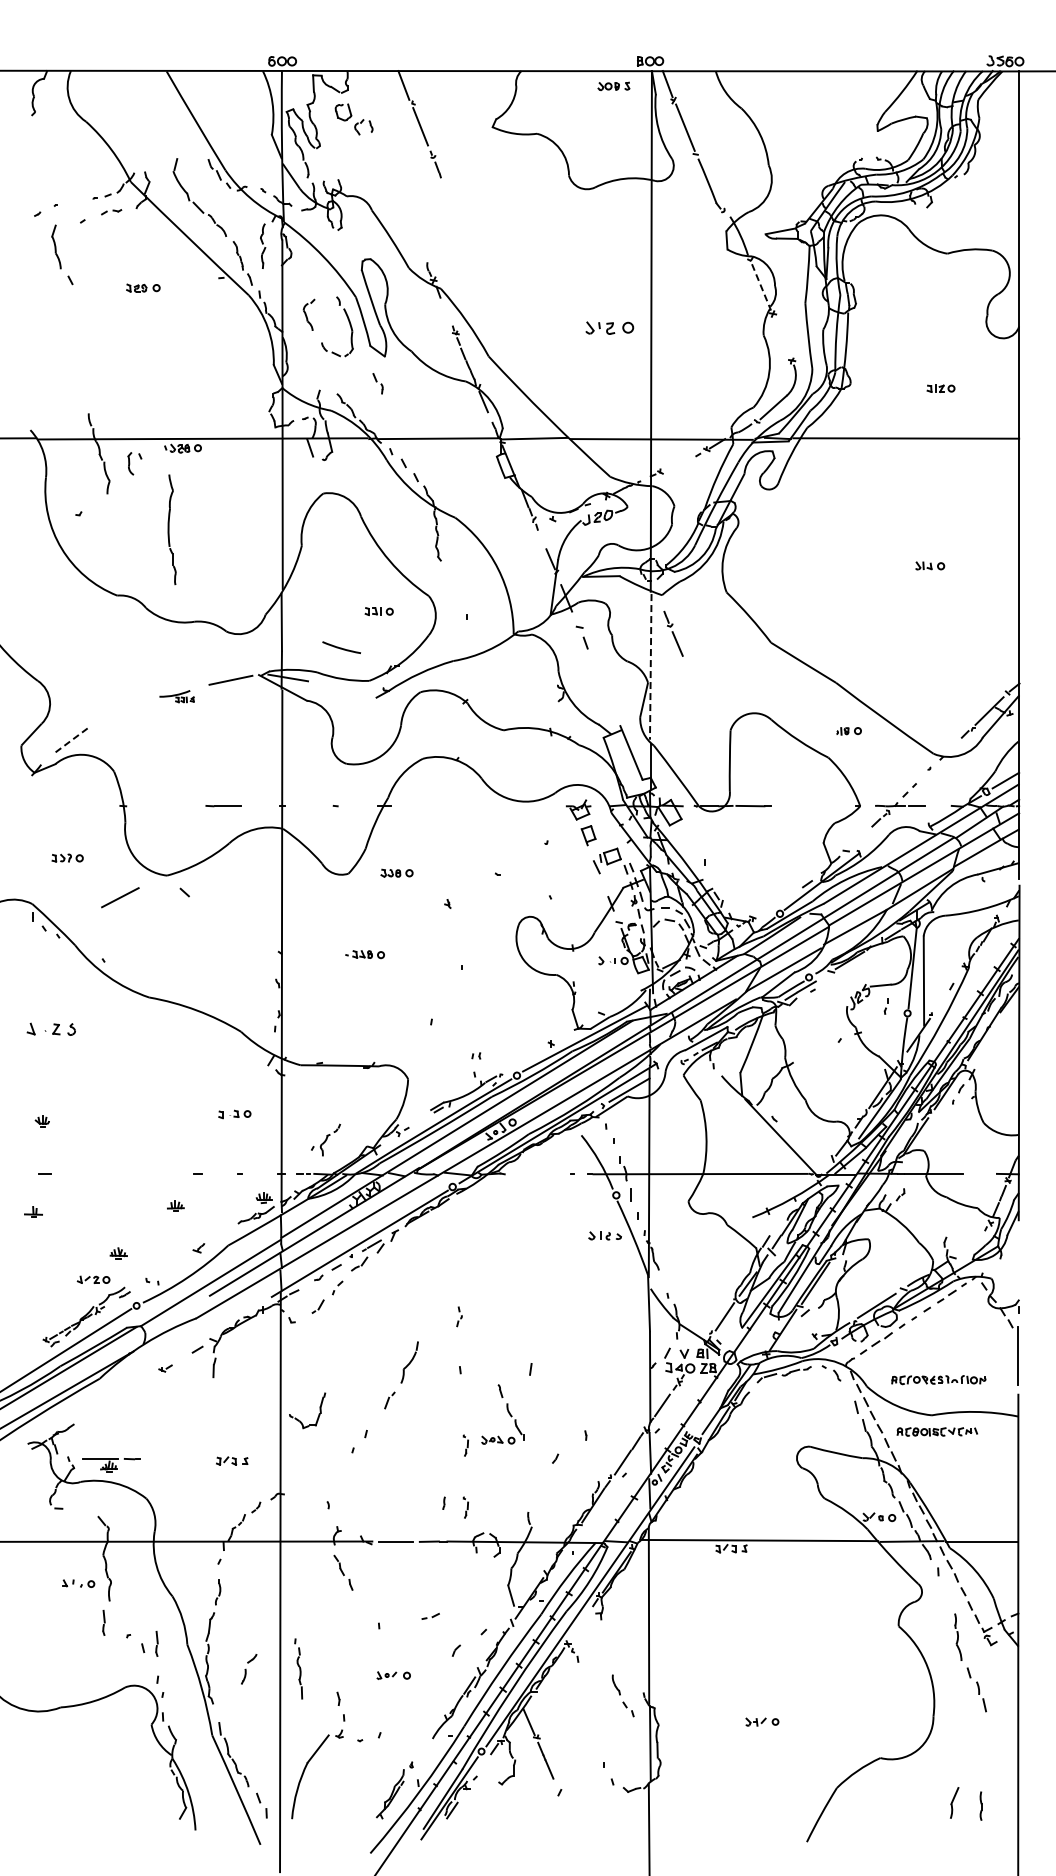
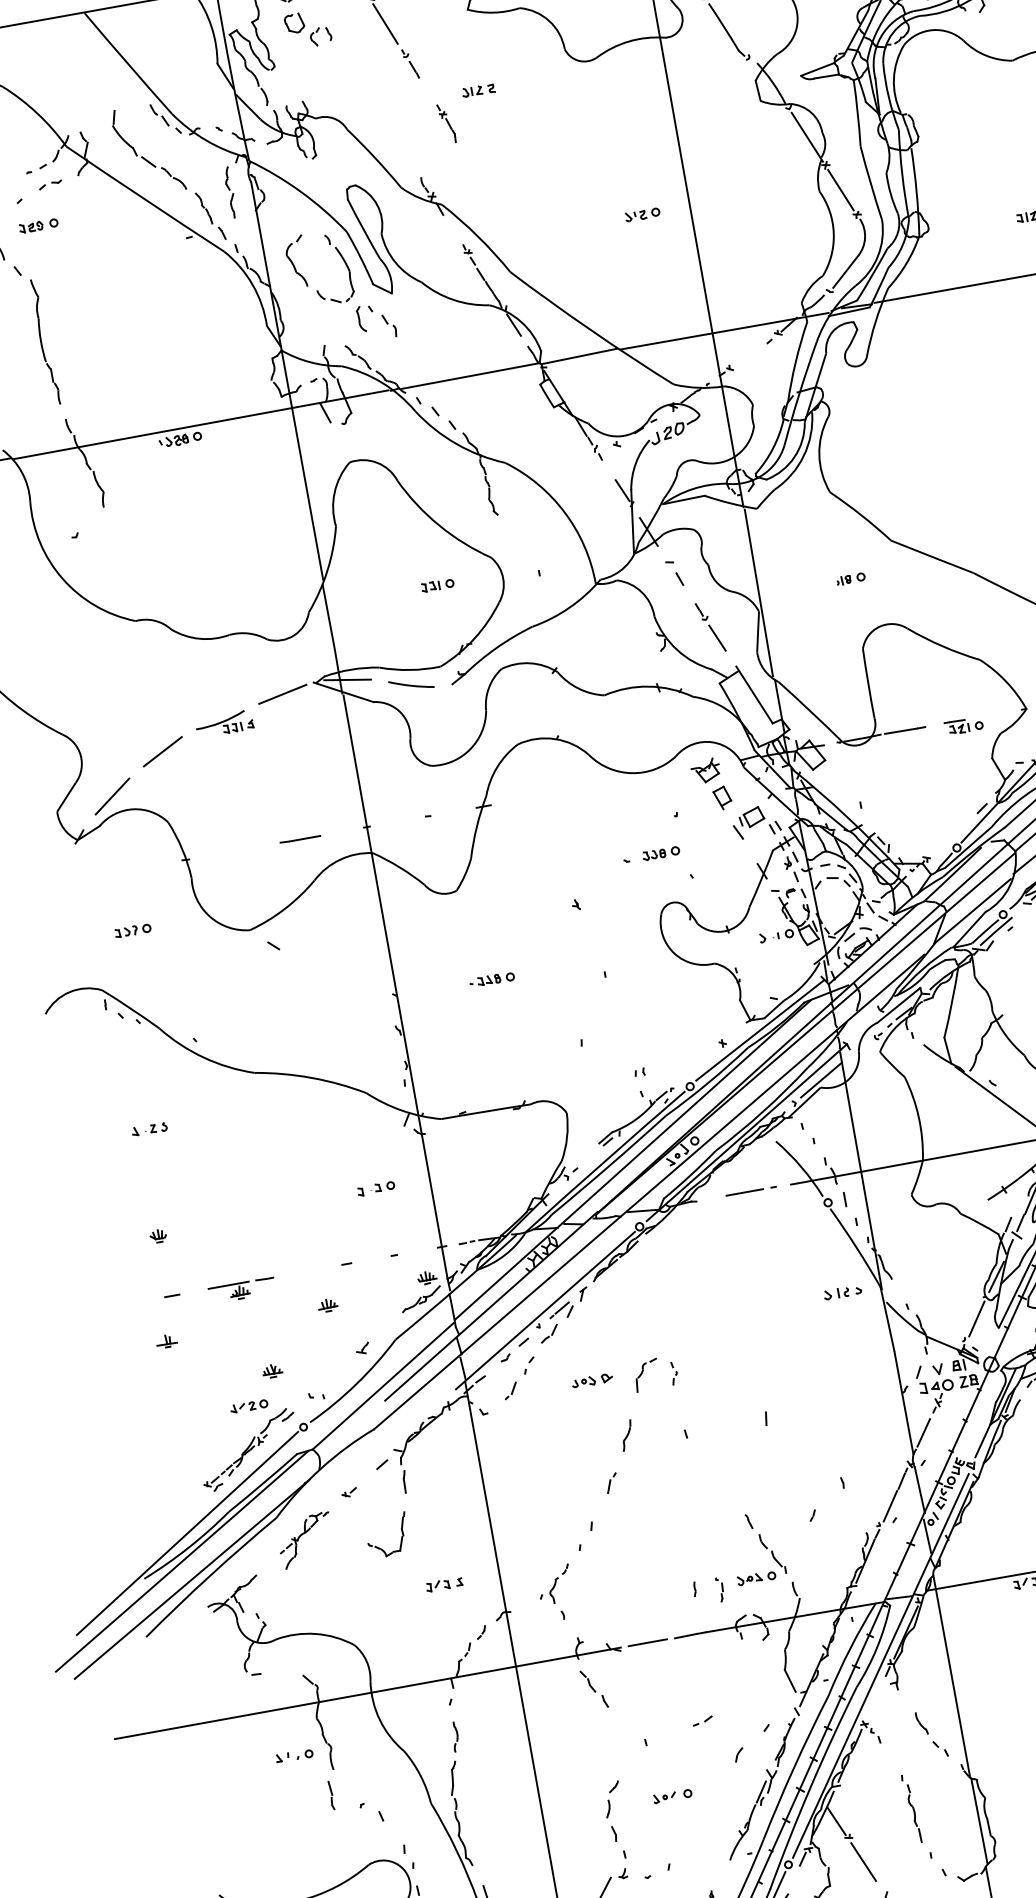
part: (489, 197) -> (478, 90), added
part: (457, 220) -> (446, 123), added
part: (143, 287) -> (38, 225), moved
line: (761, 287) -> (807, 137), dashed -> solid
part: (308, 314) -> (296, 261), size x1.43
part: (609, 327) -> (642, 214), size x0.62
line: (781, 337) -> (840, 190), added
part: (134, 463) -> (365, 318), moved
part: (171, 529) -> (44, 341), moved
part: (673, 633) -> (710, 627), moved
line: (341, 647) -> (411, 684), moved
line: (650, 666) -> (758, 592), dashed -> solid
part: (176, 696) -> (224, 723), size x1.43
part: (848, 731) -> (850, 579), moved
line: (70, 741) -> (112, 797), dashed -> solid
part: (804, 811) -> (963, 726), added
part: (396, 872) -> (660, 852), moved
line: (120, 897) -> (163, 751), moved
part: (51, 1029) -> (149, 1129), size x0.62
part: (325, 1139) -> (554, 1584), moved
line: (547, 1173) -> (745, 1191), added
part: (604, 1235) -> (841, 1292), moved
part: (388, 1310) -> (591, 1380), added
part: (435, 1313) -> (646, 1374), added
part: (410, 1362) -> (627, 1435), size x0.62
part: (121, 1402) -> (306, 1540), added
part: (318, 1414) -> (401, 1537), moved
part: (502, 1414) -> (756, 1547), moved
part: (465, 1445) -> (707, 1518), removed
part: (111, 1465) -> (242, 1290), moved
line: (156, 1643) -> (395, 1808), removed
part: (298, 1668) -> (911, 1808), moved
part: (249, 1669) -> (613, 1799), moved
part: (622, 1695) -> (930, 1734), moved

